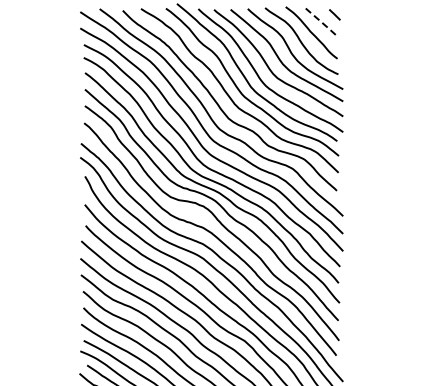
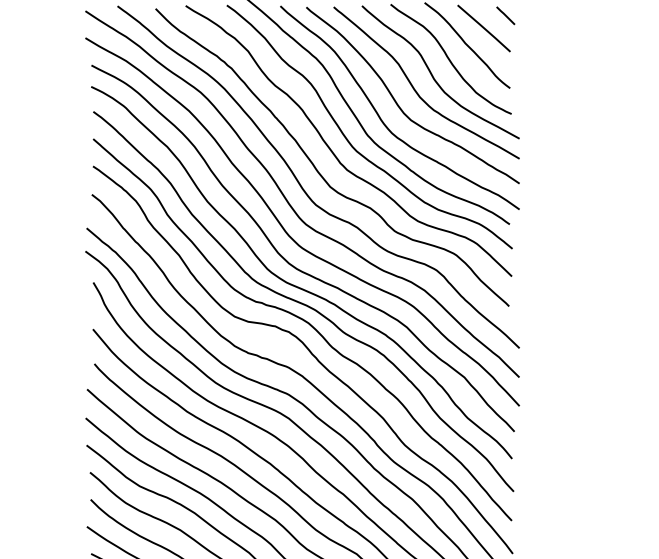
line: (322, 22) -> (485, 28), dashed -> solid

